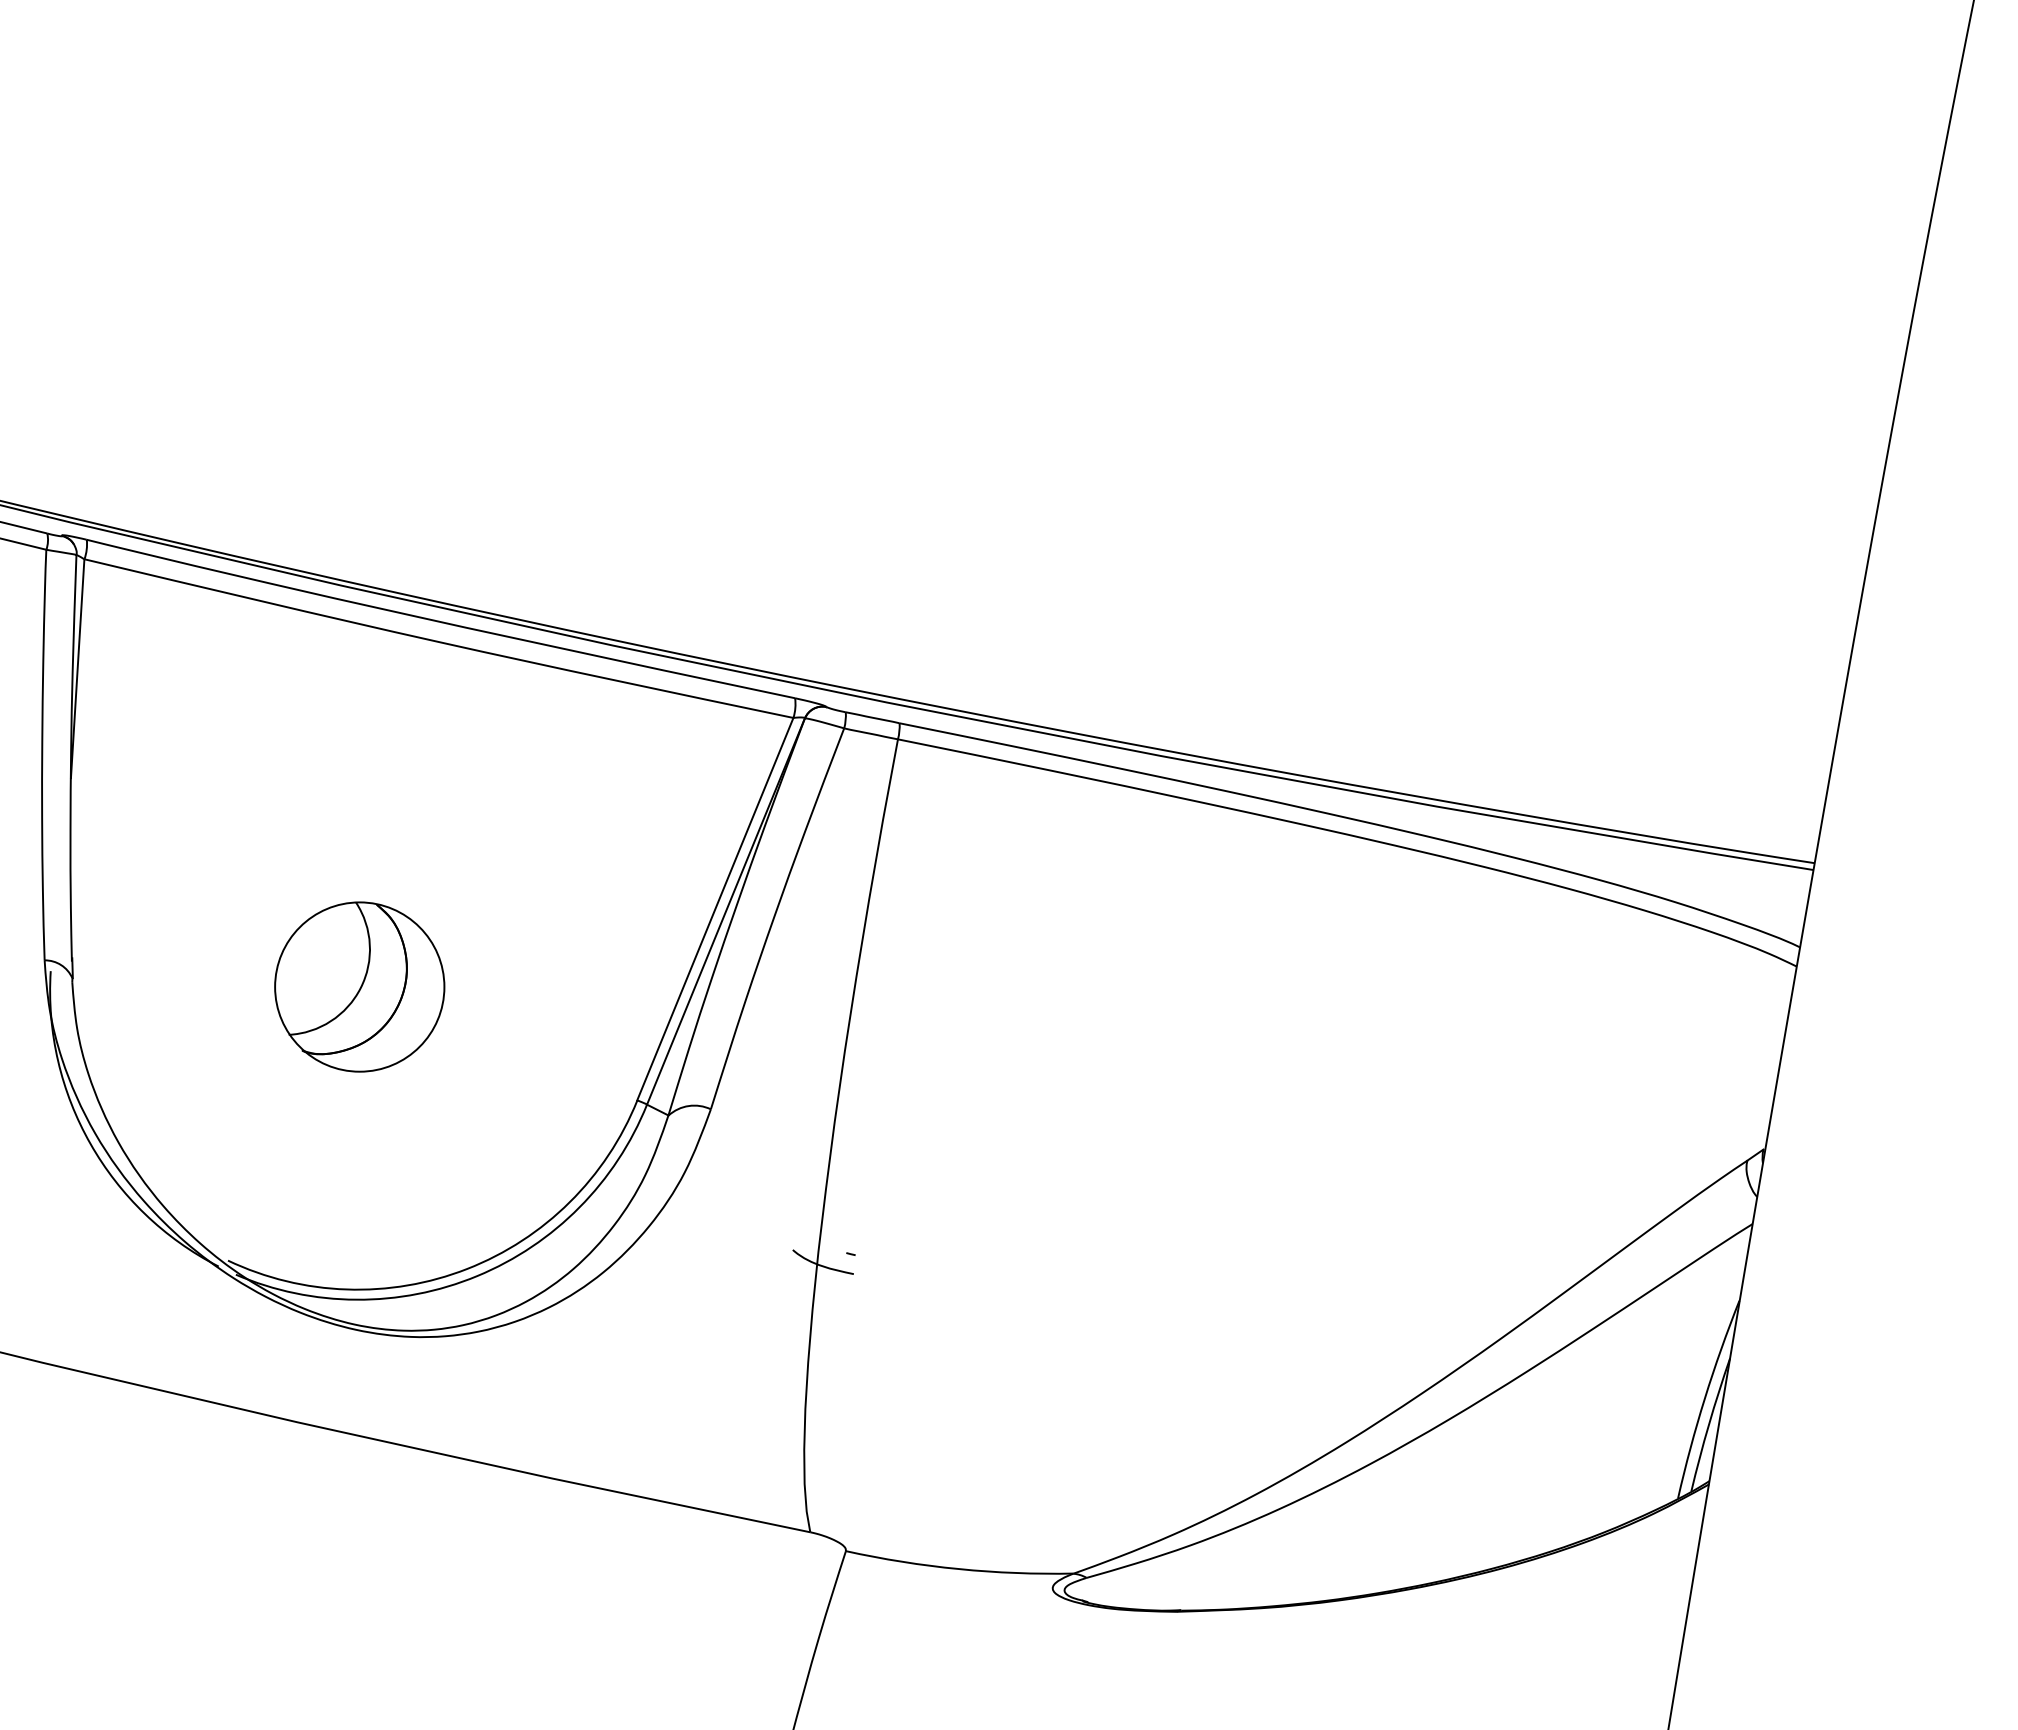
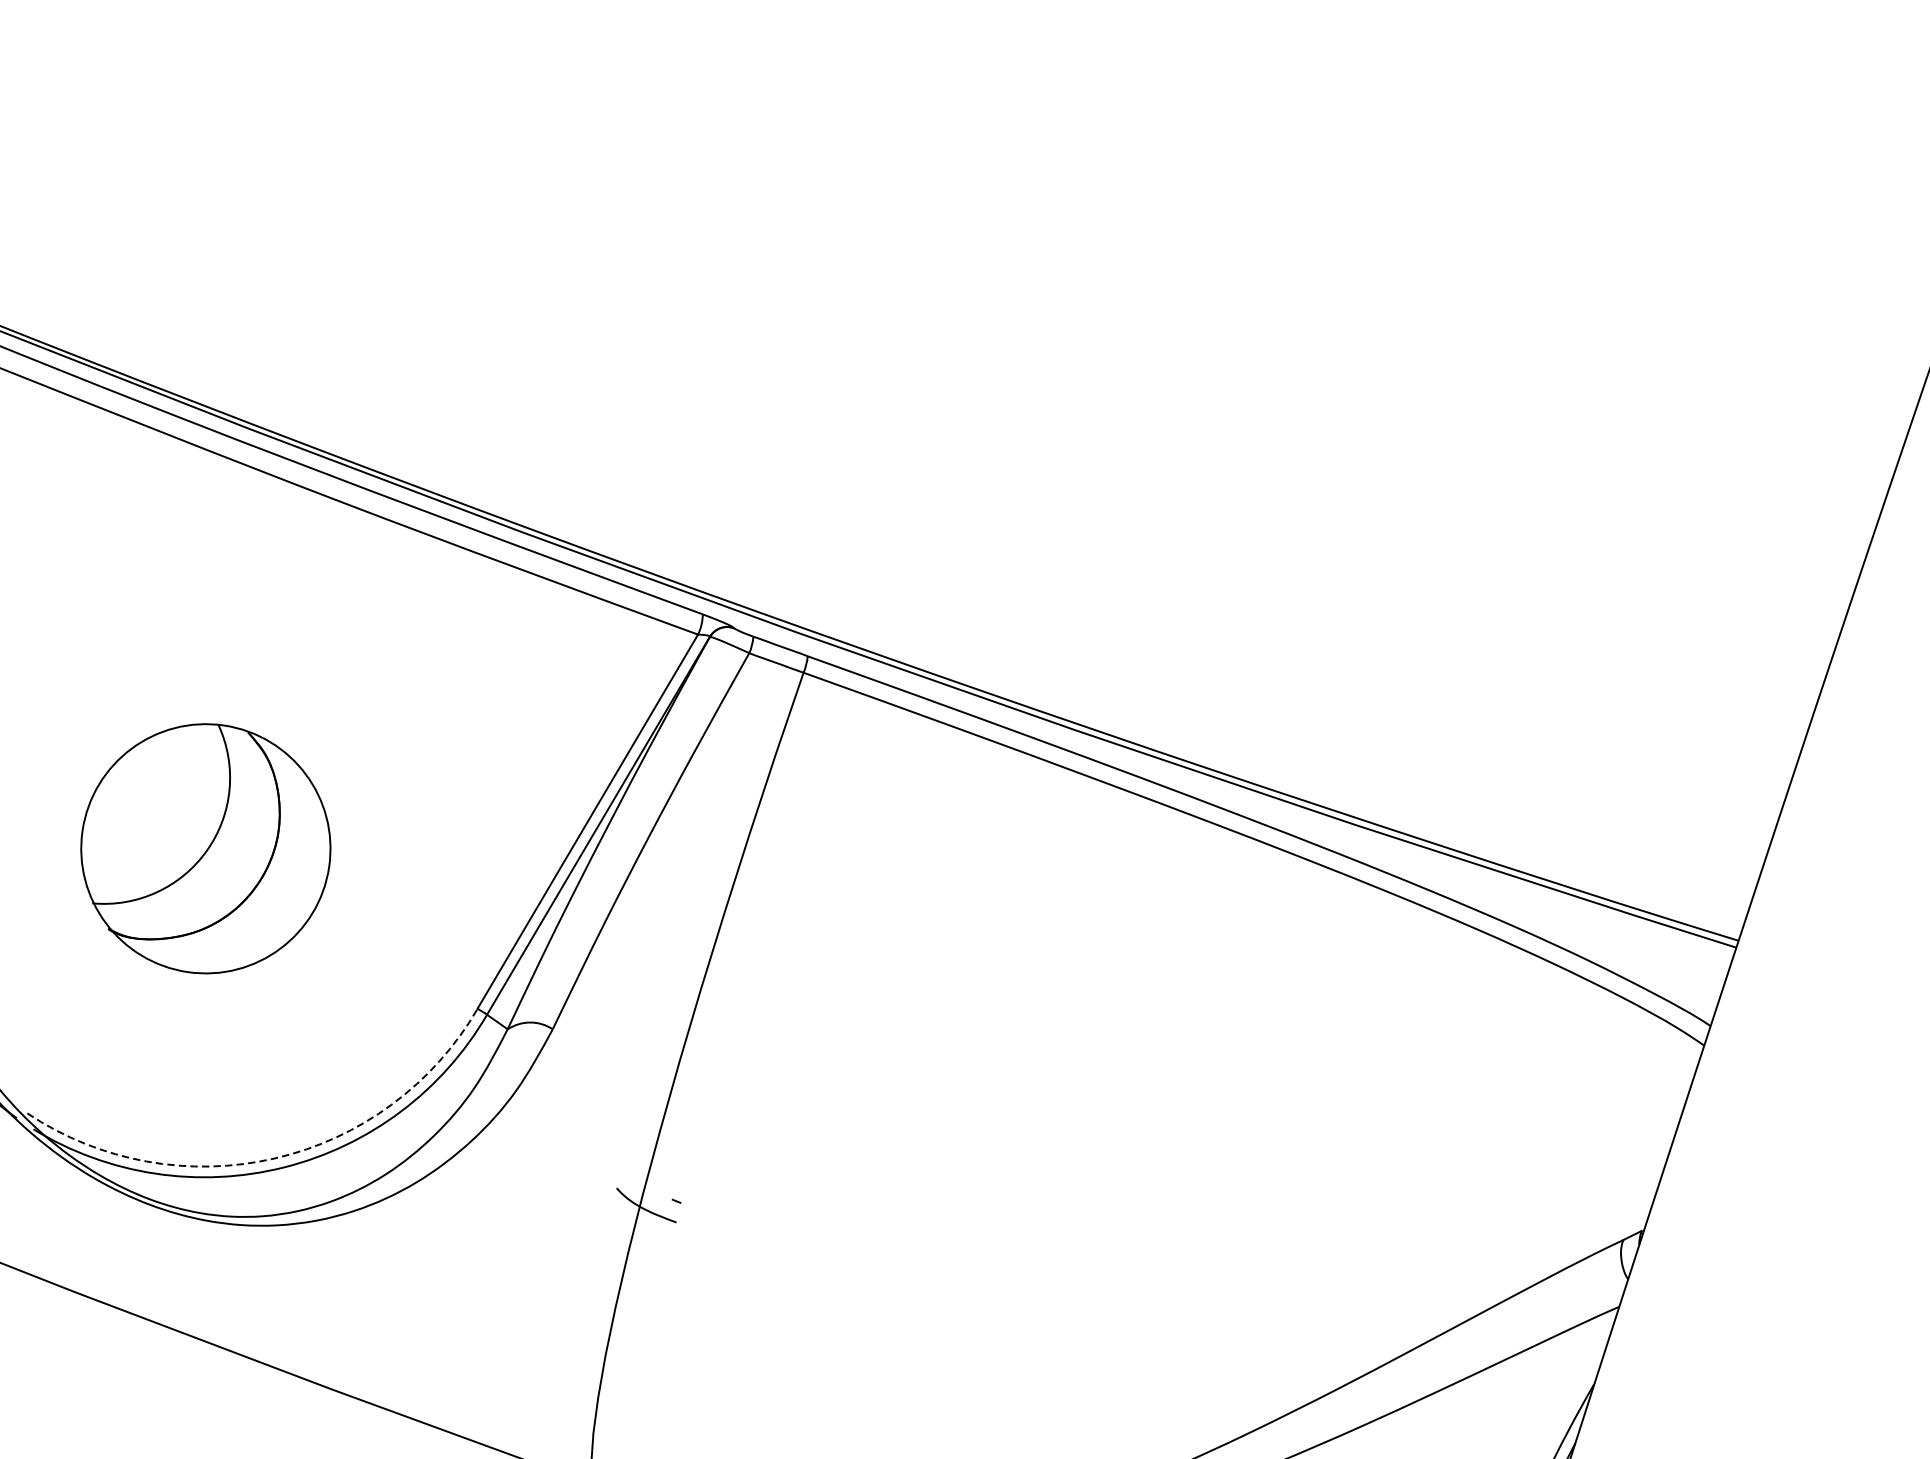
part: (359, 986) -> (205, 848), size x1.4
arc: (467, 1268) -> (275, 1157), solid -> dashed

